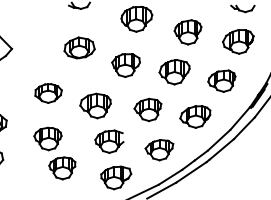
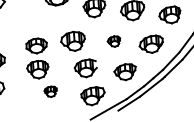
part: (48, 93) -> (36, 46), moved
part: (147, 109) -> (113, 41), size x0.6
part: (62, 168) -> (50, 91), size x0.6

